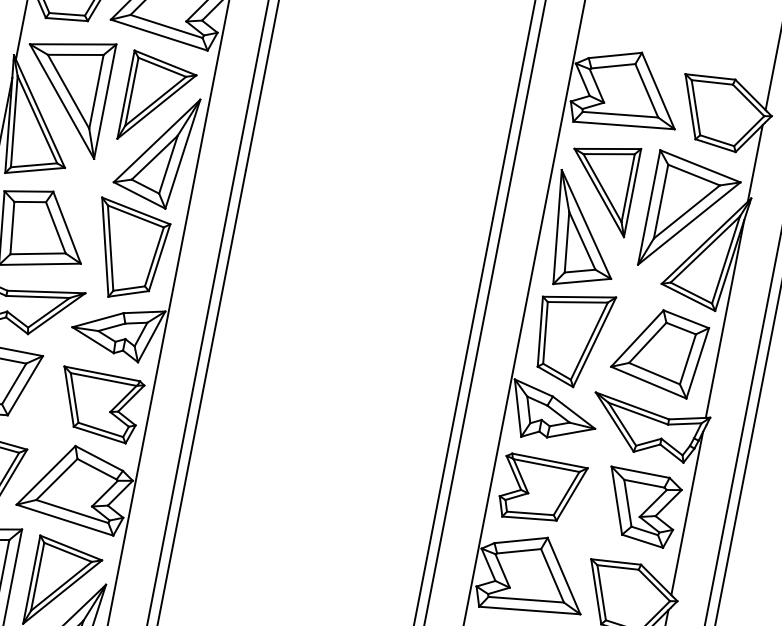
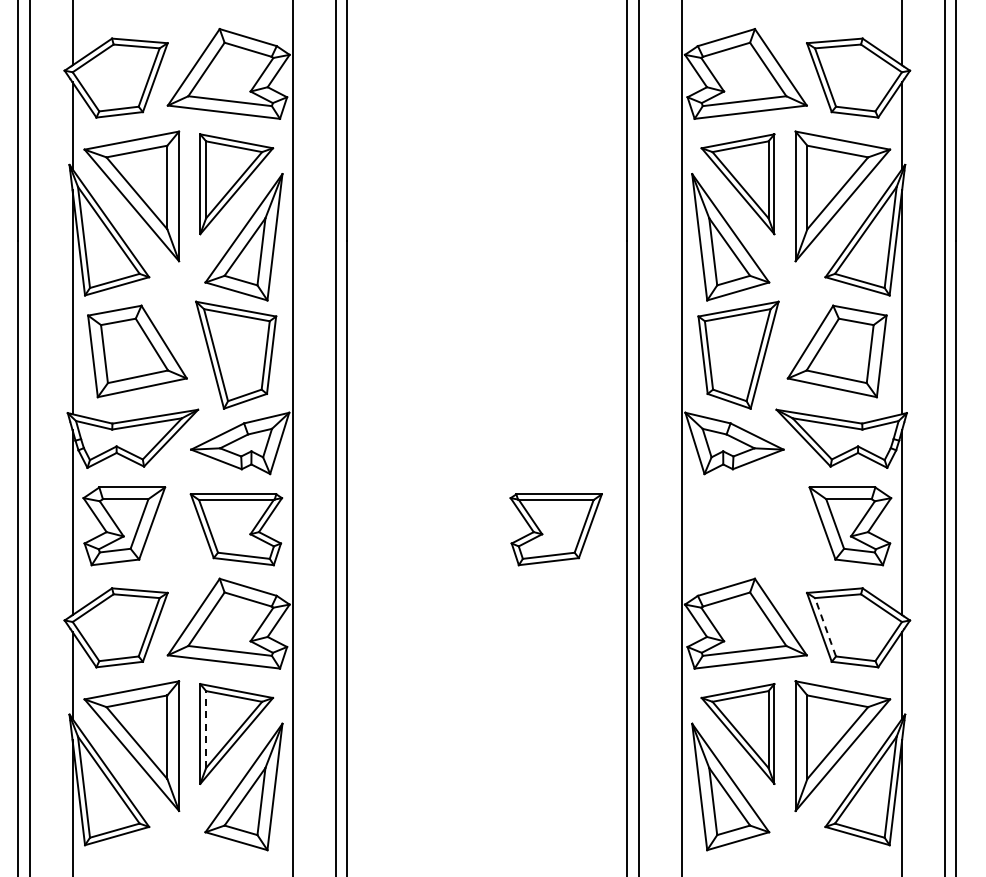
part: (540, 491) -> (555, 529), moved
line: (38, 576) -> (206, 729), solid -> dashed
line: (601, 592) -> (825, 626), solid -> dashed

